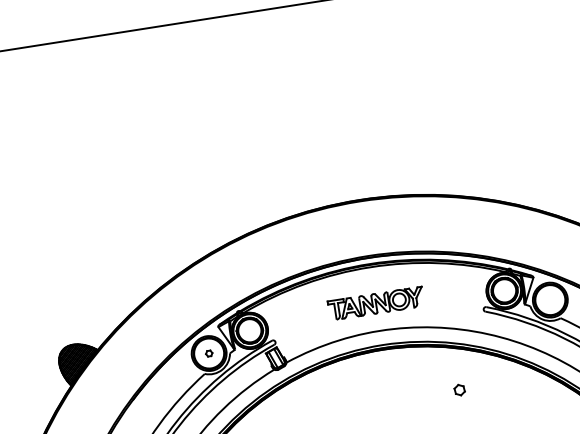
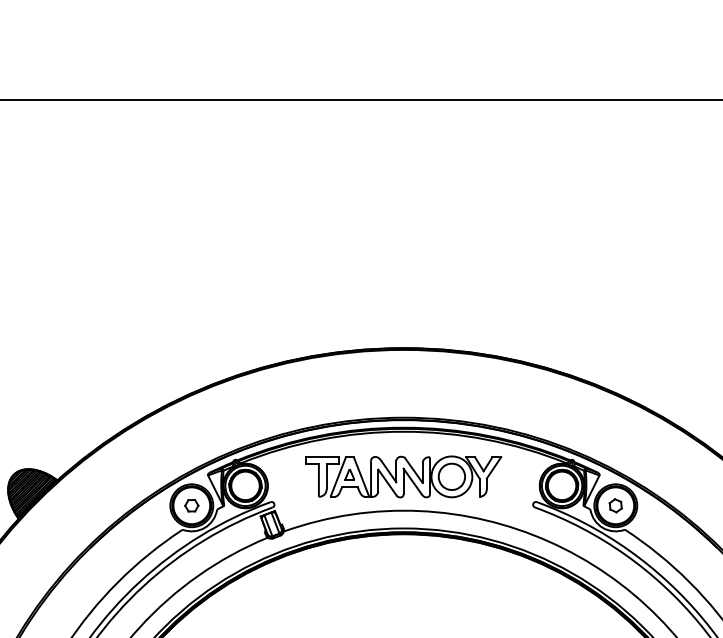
part: (375, 303) -> (403, 476), size x1.67
part: (208, 353) -> (191, 505), size x1.67
part: (459, 389) -> (615, 505), moved

